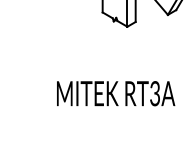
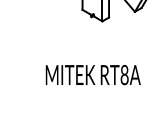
text: (154, 92) -> (124, 74), RT3A -> RT8A

